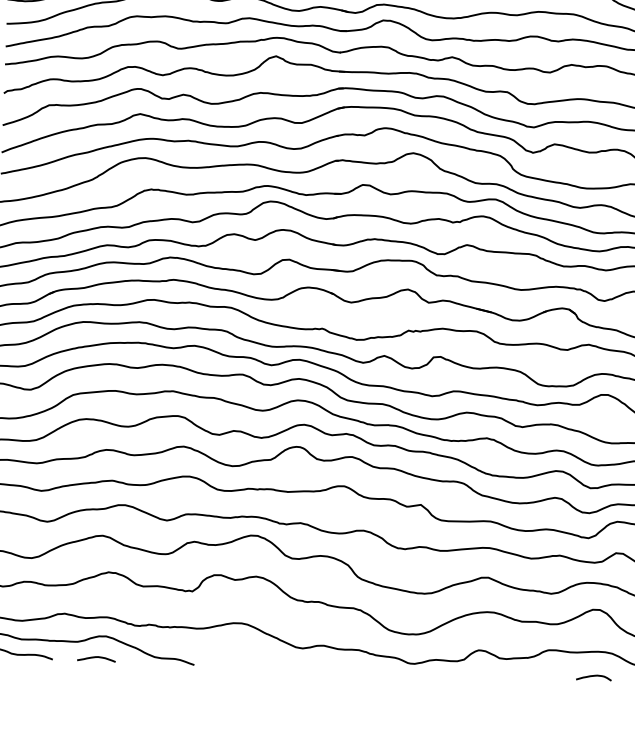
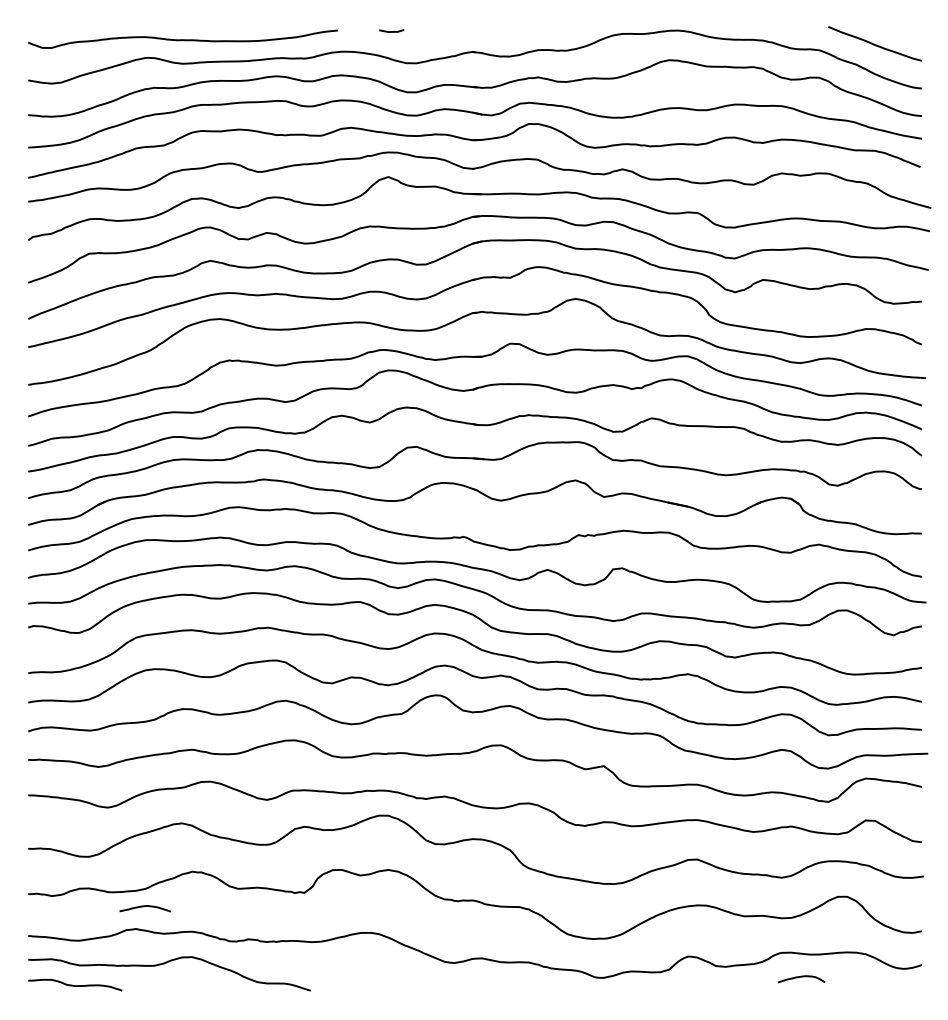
curve: (95, 658) -> (144, 907), moved
curve: (593, 676) -> (801, 977), moved

